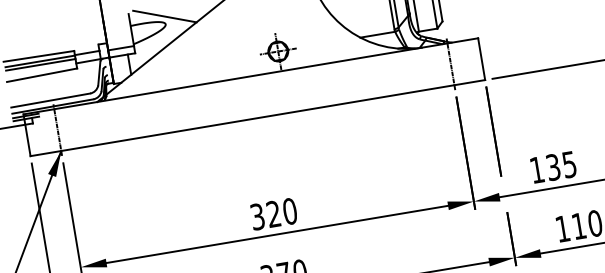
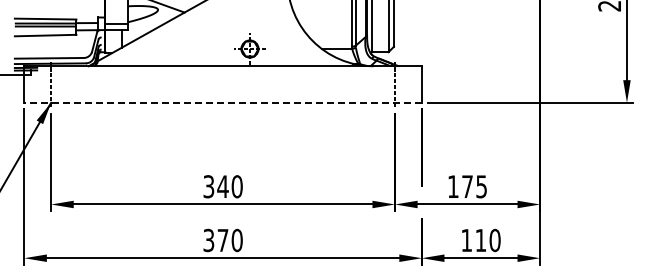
line: (258, 117) -> (223, 102), solid -> dashed
text: (553, 167) -> (467, 186), 135 -> 175
text: (273, 213) -> (222, 186), 320 -> 340

